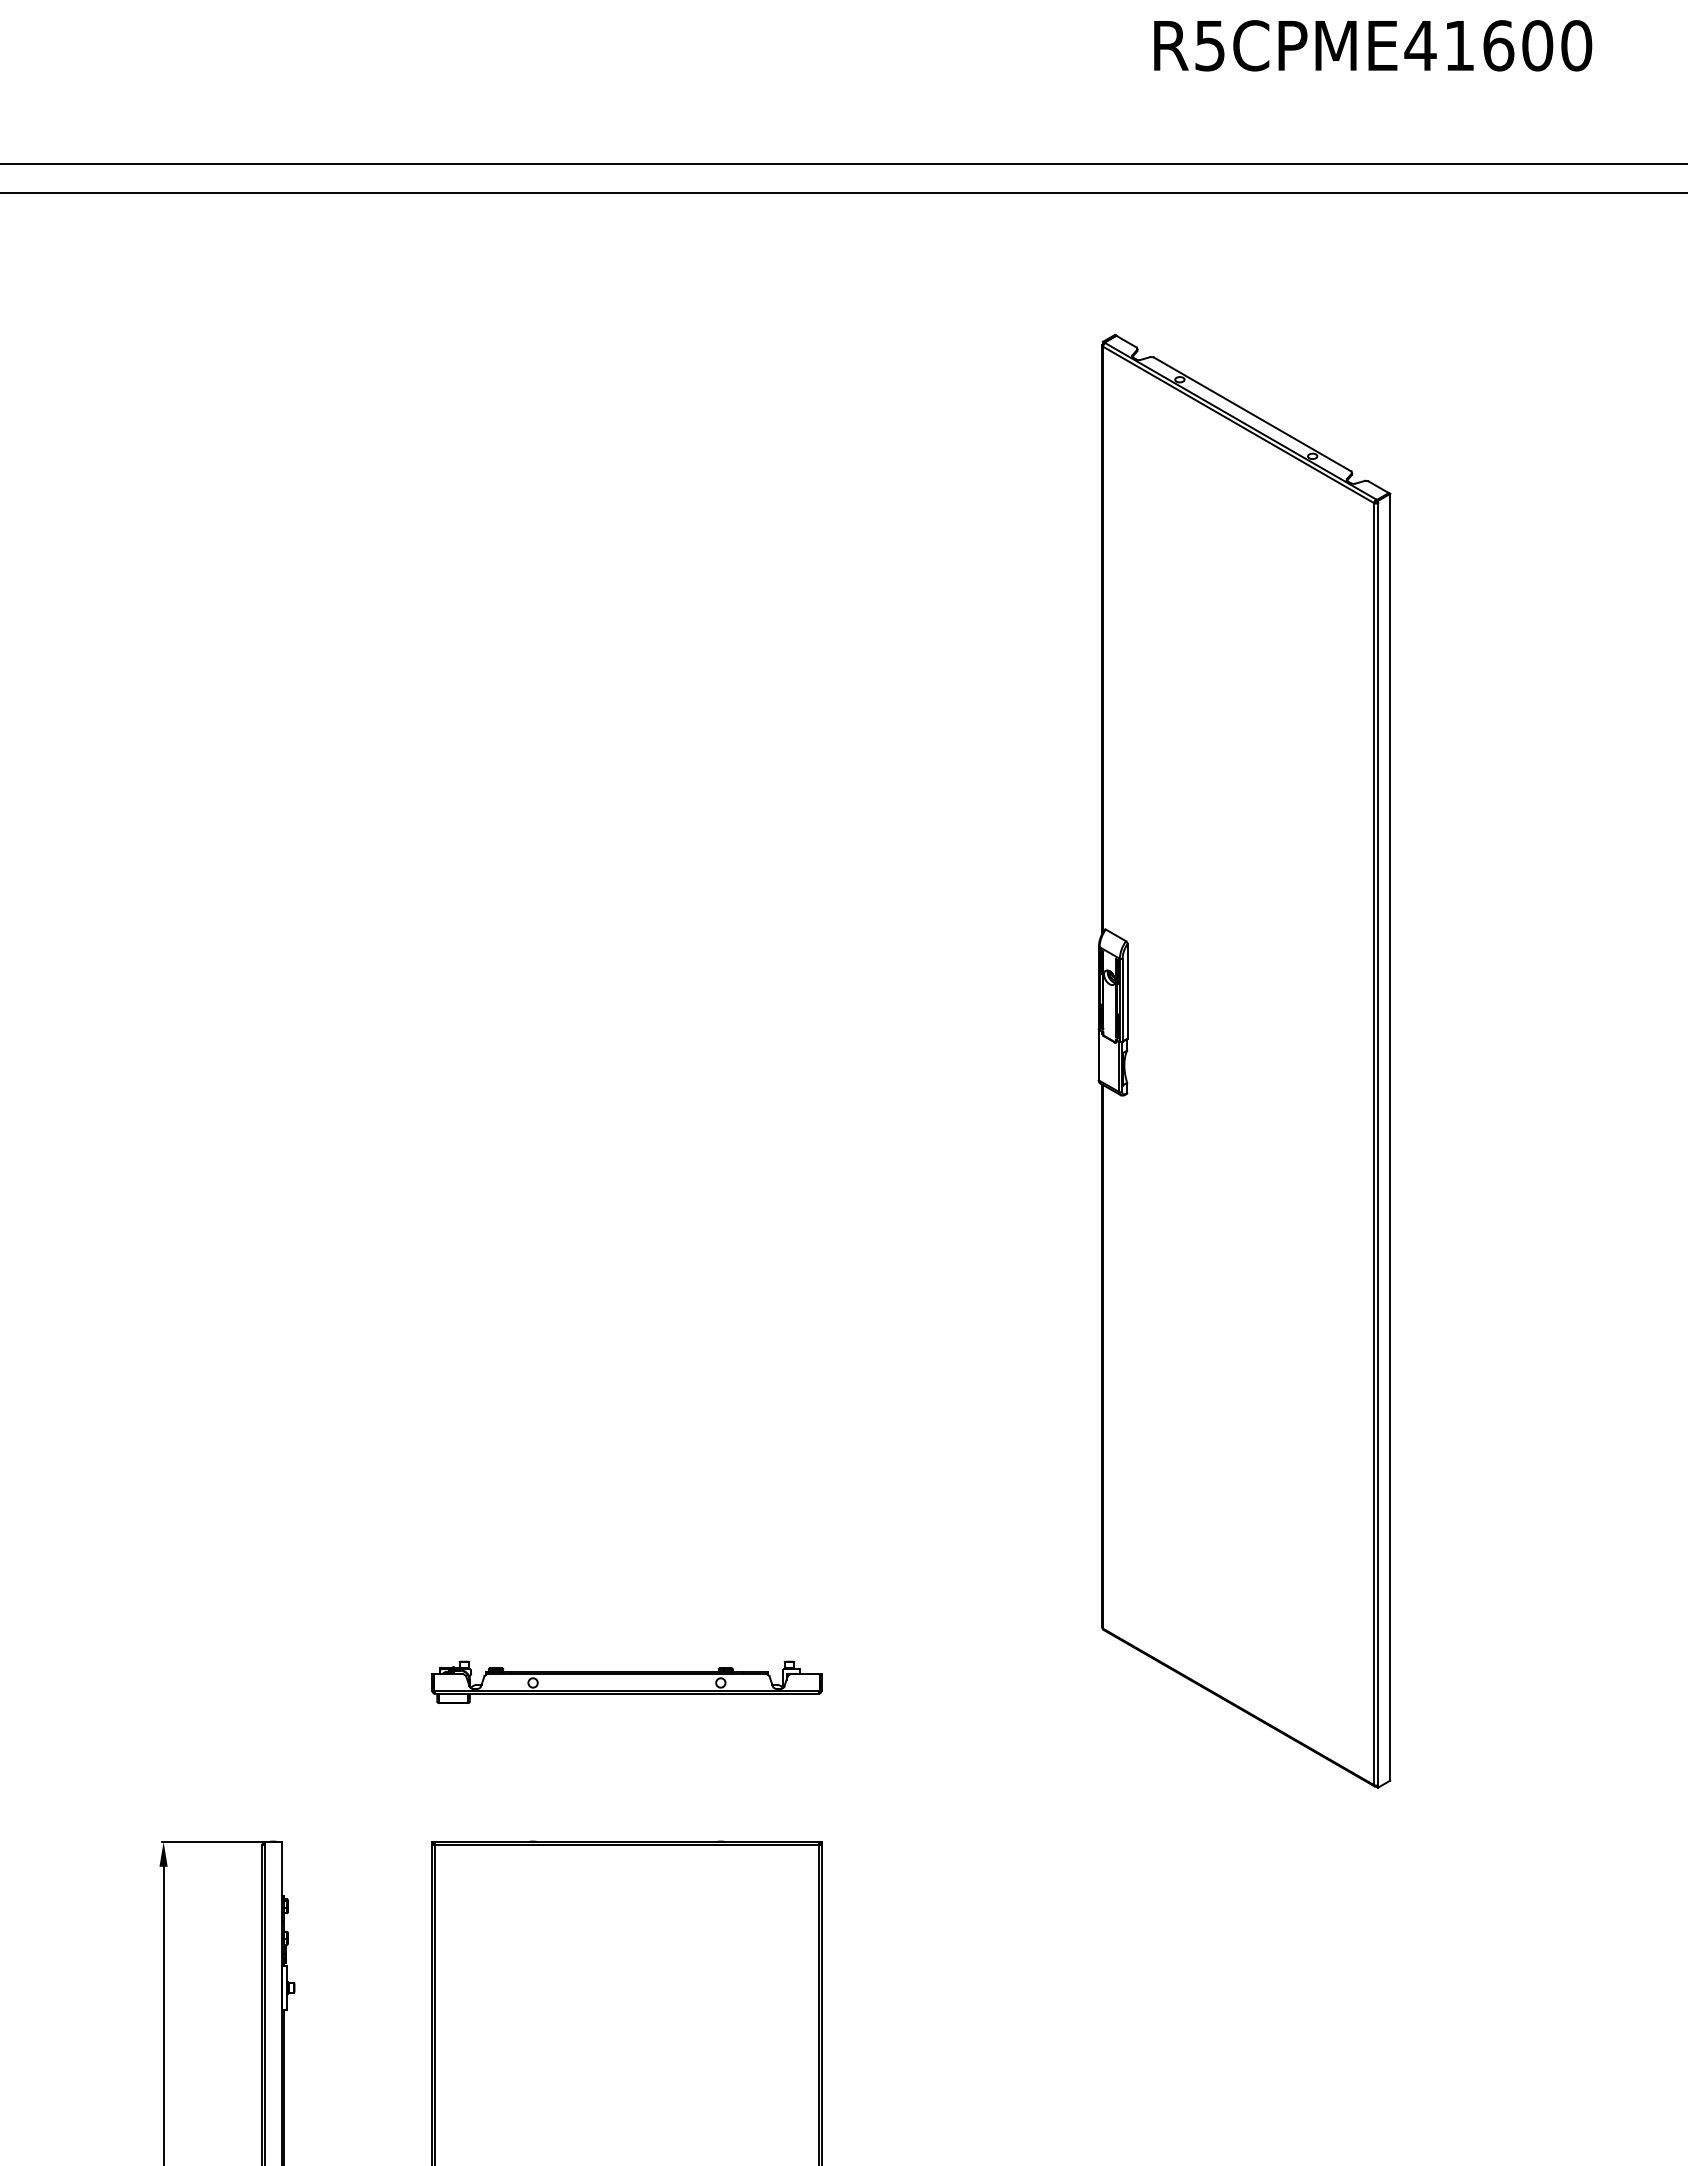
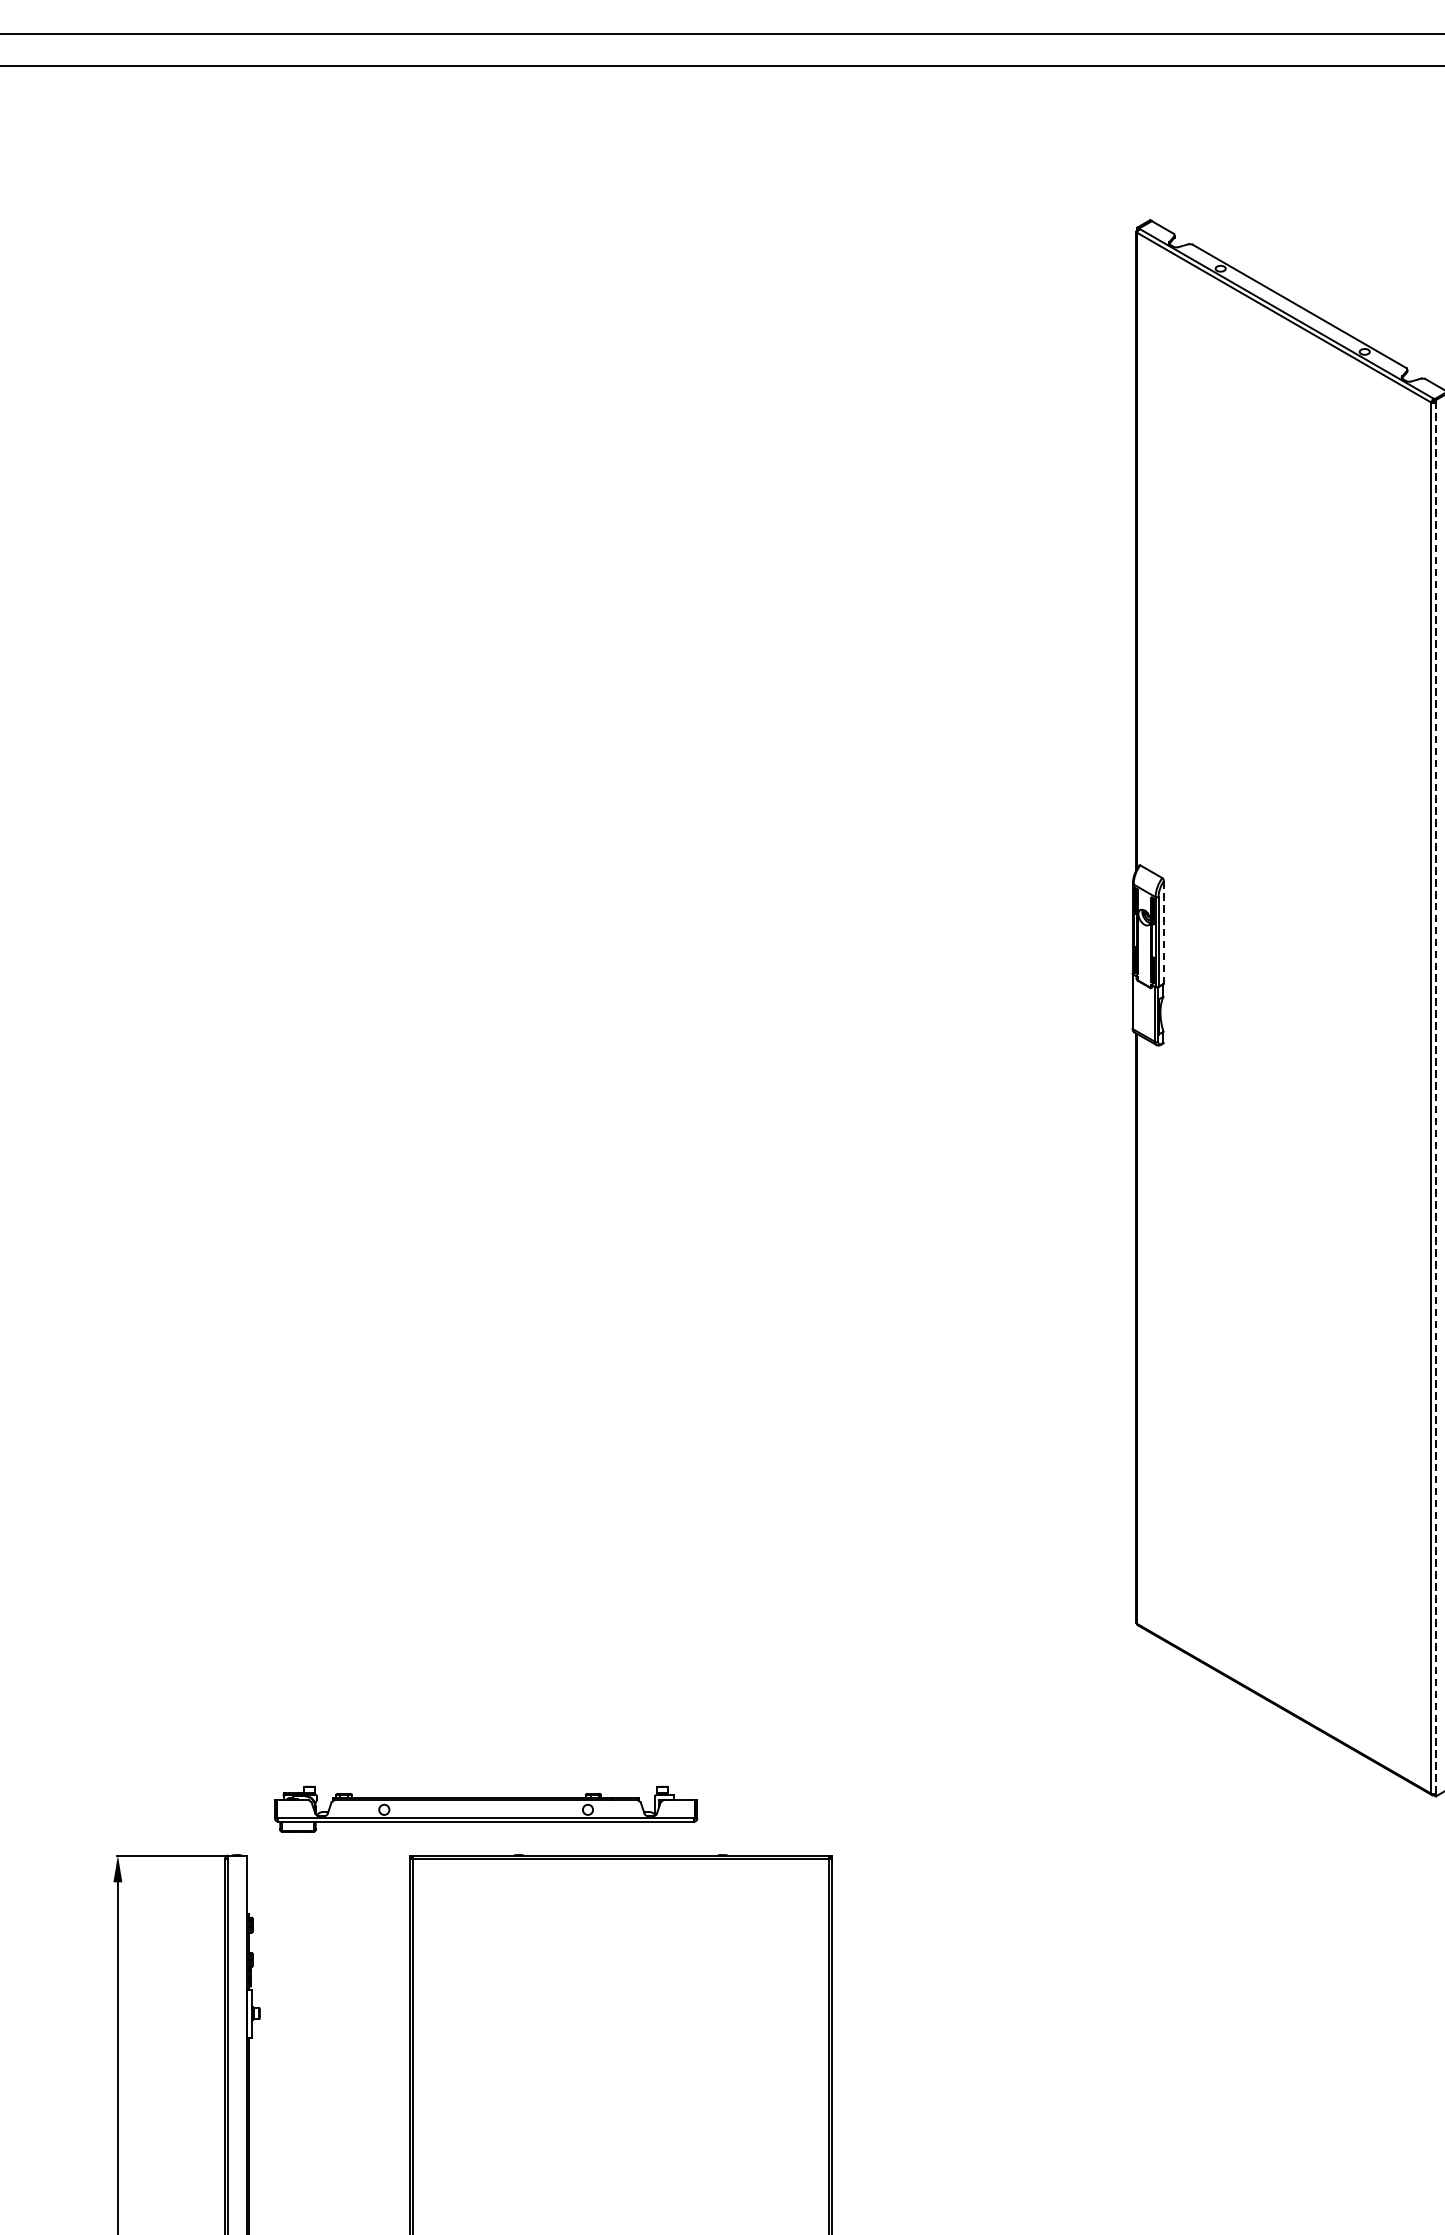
line: (1127, 991) -> (1163, 932), solid -> dashed
line: (1378, 1144) -> (1436, 1098), solid -> dashed
part: (626, 1682) -> (485, 1809), moved

